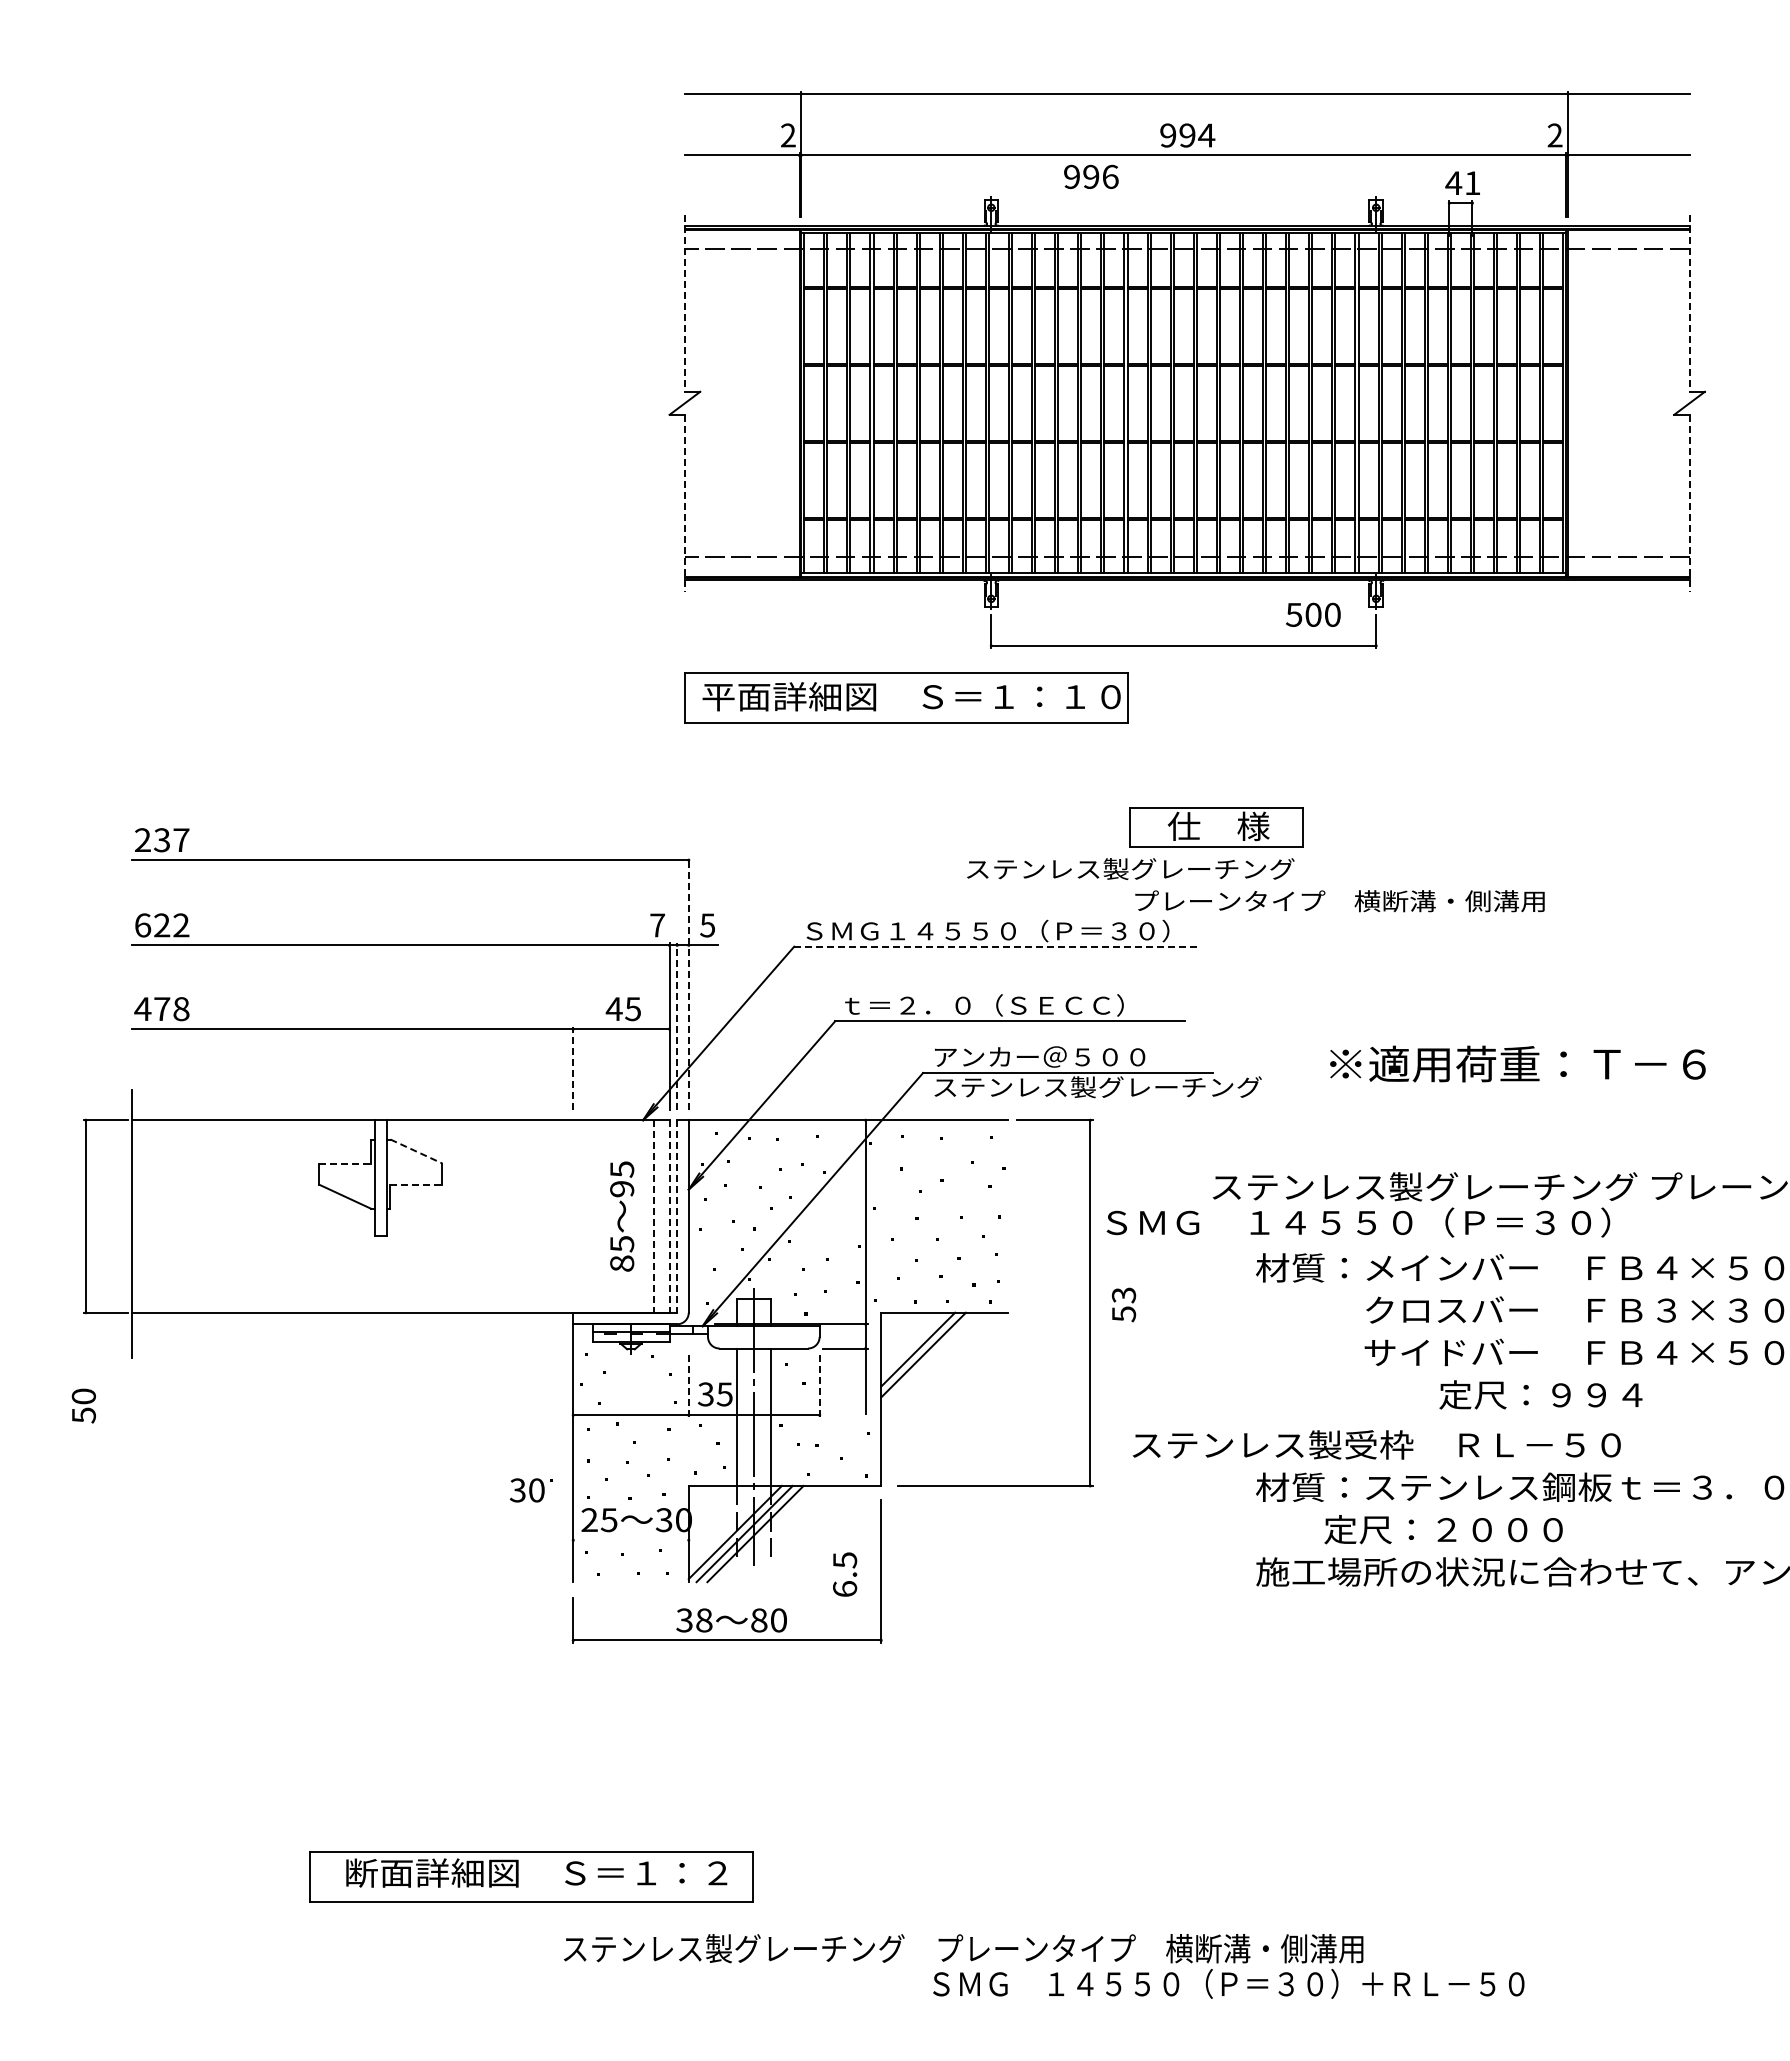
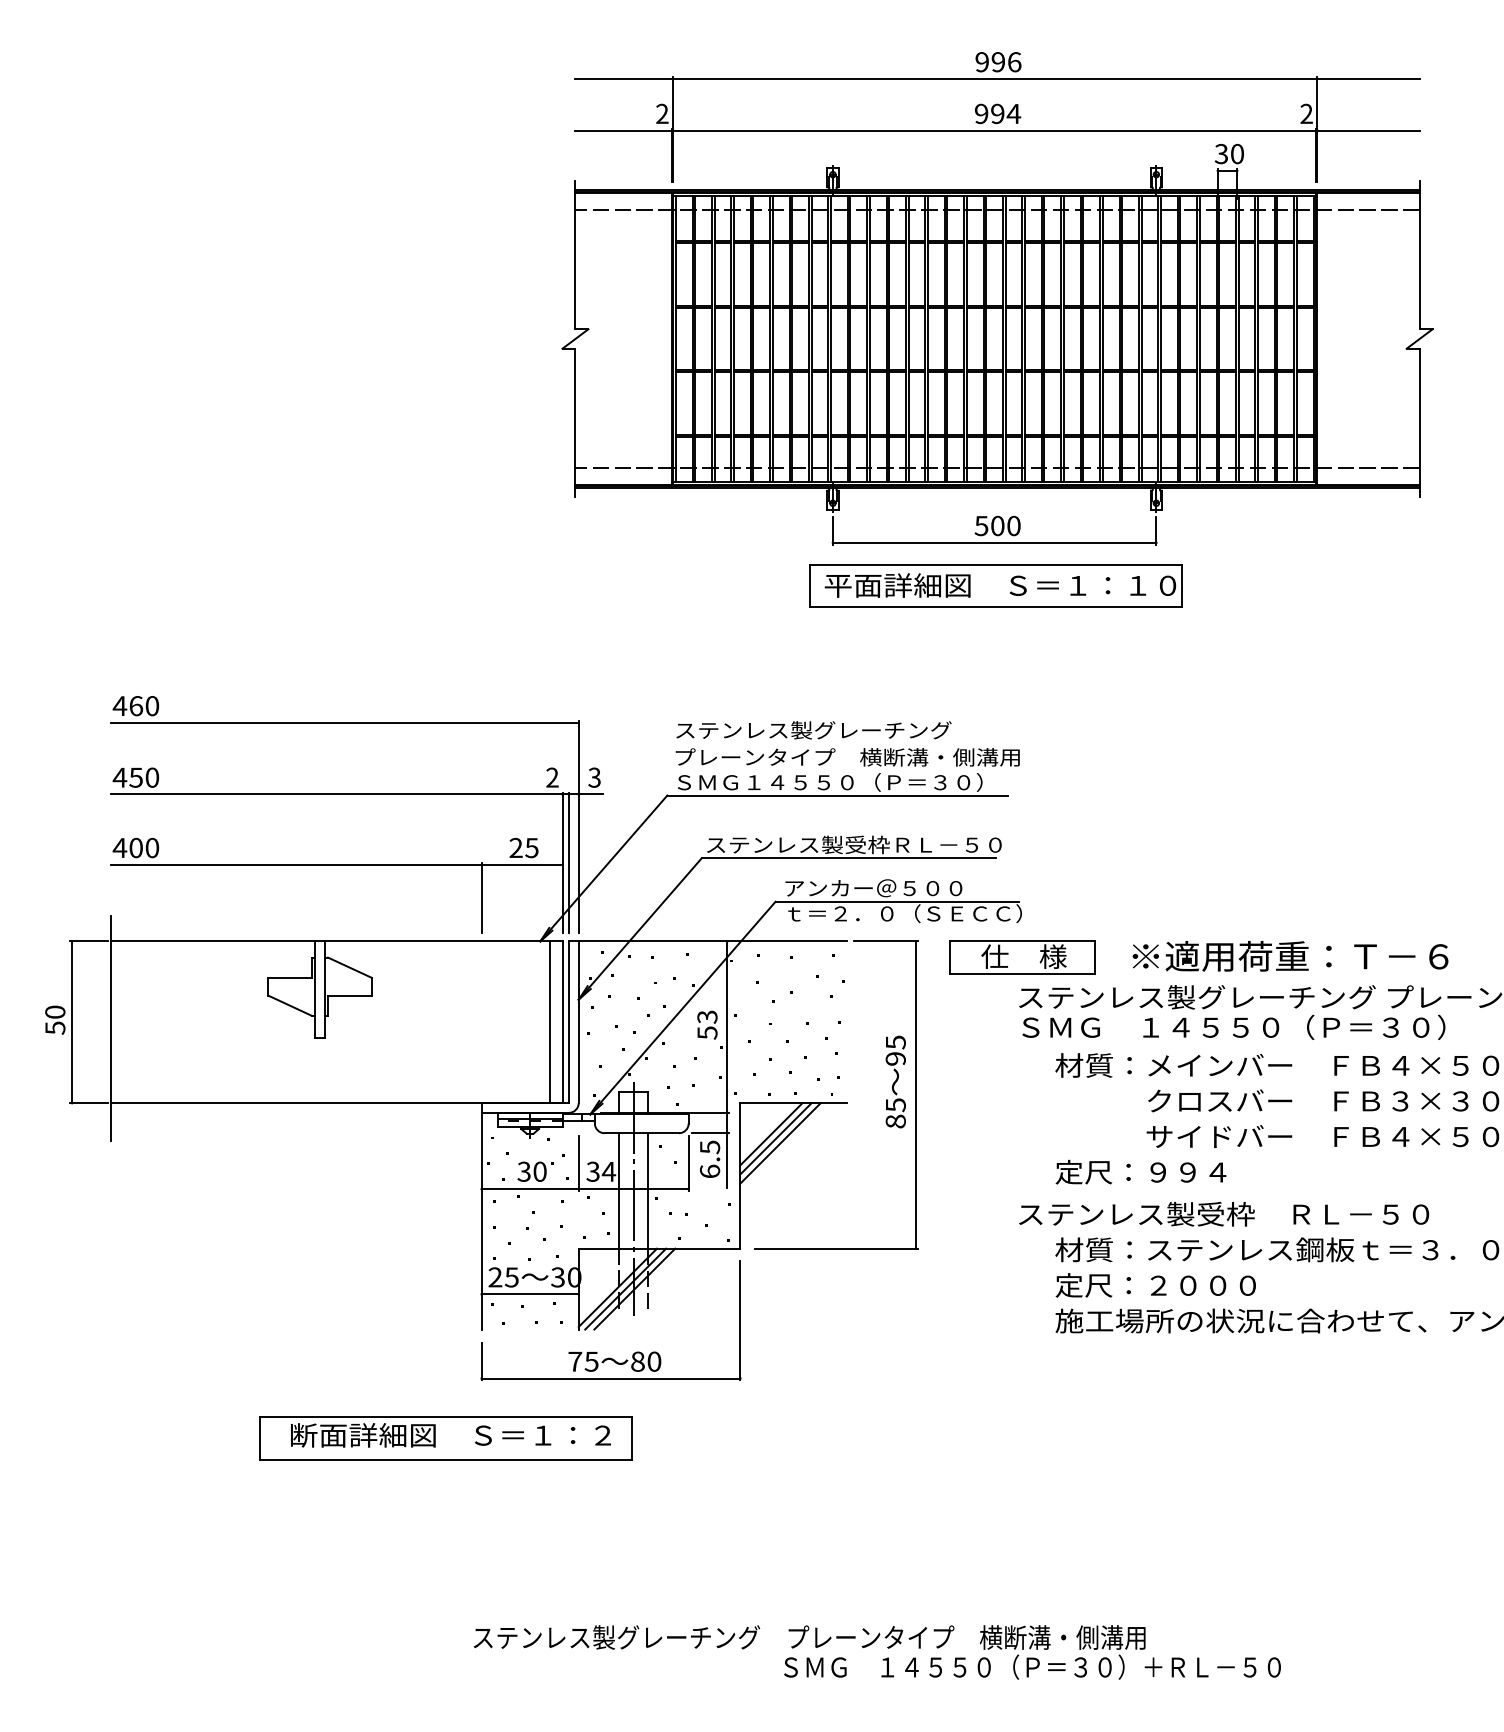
text: (1091, 176) -> (998, 61), moved
text: (1462, 183) -> (1228, 154), 41 -> 30
line: (684, 303) -> (575, 255), dashed -> solid
line: (1689, 303) -> (1419, 255), dashed -> solid
line: (684, 503) -> (575, 423), dashed -> solid
line: (1689, 503) -> (1419, 423), dashed -> solid
text: (1313, 614) -> (997, 525), moved
part: (906, 697) -> (996, 586), moved
part: (1216, 827) -> (1022, 957), moved
text: (161, 840) -> (135, 706), 237 -> 460
text: (1130, 868) -> (813, 729), moved
text: (1339, 901) -> (847, 757), moved
text: (707, 924) -> (594, 776), 5 -> 3
text: (161, 925) -> (135, 777), 622 -> 450
text: (657, 925) -> (552, 777), 7 -> 2
line: (997, 946) -> (838, 795), dashed -> solid
line: (688, 983) -> (578, 826), dashed -> solid
text: (1016, 1005) -> (854, 844), ｔ＝２．０（ＳＥＣＣ） -> ステンレス製受枠ＲＬ－５０
text: (613, 1008) -> (515, 847), 45 -> 25
text: (171, 1009) -> (144, 848), 478 -> 400
line: (677, 1026) -> (569, 862), dashed -> solid
text: (1517, 1063) -> (1290, 955), moved
line: (573, 1068) -> (481, 897), dashed -> solid
text: (1097, 1087) -> (922, 913), ステンレス製グレーチング -> ｔ＝２．０（ＳＥＣＣ）
line: (416, 1151) -> (349, 967), dashed -> solid
line: (345, 1163) -> (290, 977), dashed -> solid
line: (416, 1184) -> (349, 995), dashed -> solid
text: (622, 1216) -> (896, 1081), moved
line: (654, 1216) -> (549, 1022), dashed -> solid
line: (669, 1216) -> (562, 1022), dashed -> solid
line: (677, 1216) -> (569, 1022), dashed -> solid
text: (1358, 1222) -> (1233, 1027), moved
text: (1124, 1304) -> (707, 1024), moved
line: (928, 1360) -> (780, 1143), added
line: (688, 1384) -> (578, 1163), dashed -> solid
line: (819, 1384) -> (688, 1163), dashed -> solid
text: (724, 1394) -> (608, 1171), 35 -> 34
text: (1540, 1394) -> (1140, 1171), moved
text: (83, 1405) -> (54, 1019), moved
text: (1376, 1444) -> (1223, 1213), moved
part: (530, 1490) -> (534, 1171), moved
text: (1443, 1529) -> (1155, 1285), moved
line: (630, 1540) -> (529, 1294), added
text: (845, 1574) -> (710, 1159), moved
text: (694, 1620) -> (583, 1361), 38 -> 75
part: (531, 1876) -> (446, 1438), moved

